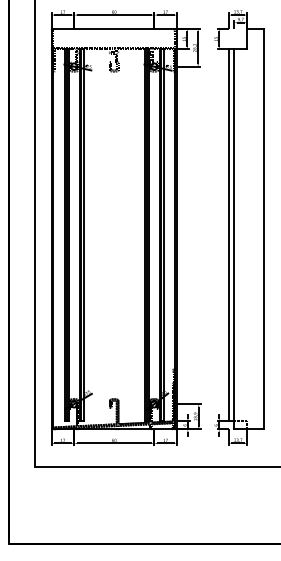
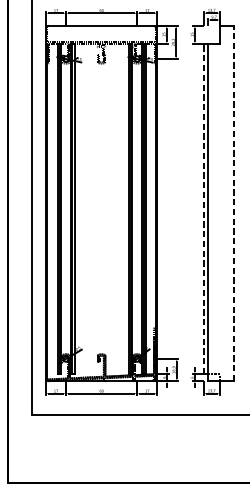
line: (263, 228) -> (234, 202), solid -> dashed
line: (229, 234) -> (204, 208), solid -> dashed

